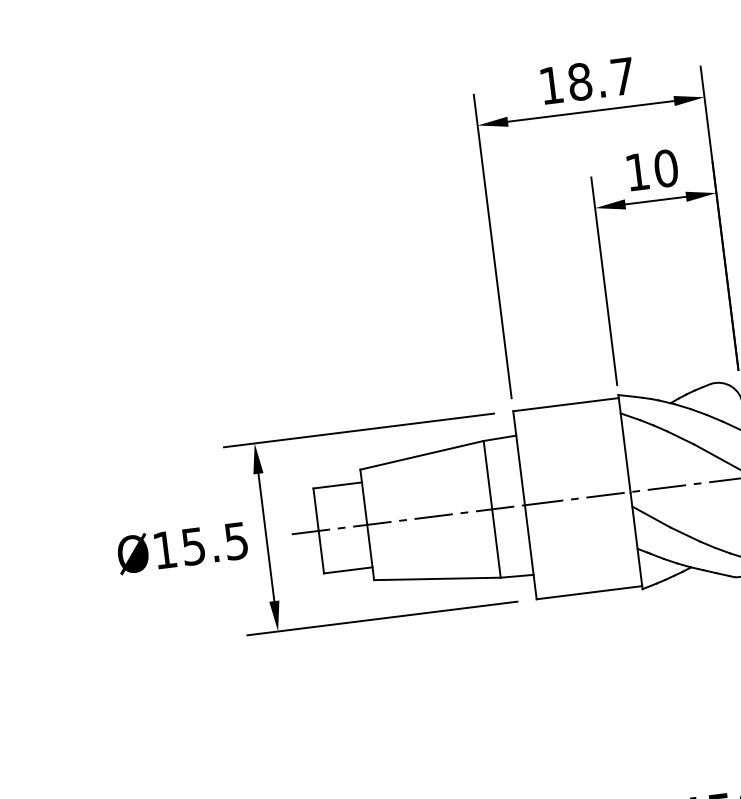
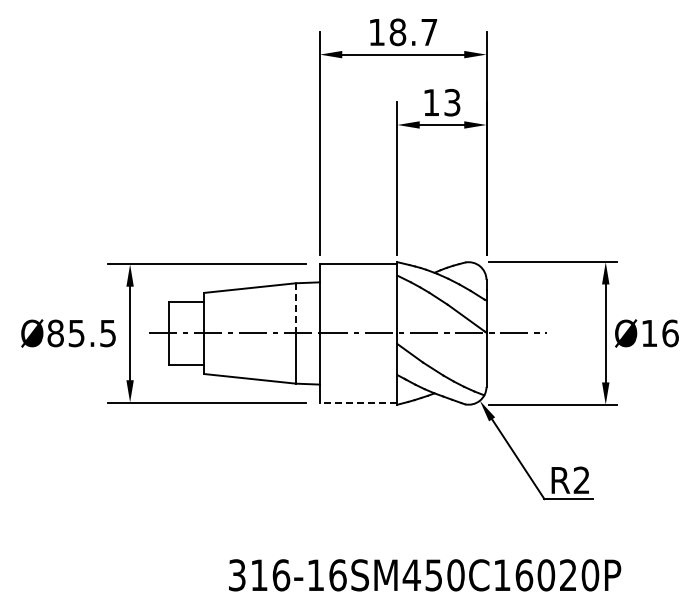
text: (666, 168) -> (452, 102), 10 -> 13
line: (487, 475) -> (295, 308), solid -> dashed
text: (164, 550) -> (55, 333), Ø15.5 -> Ø85.5
line: (589, 592) -> (358, 402), solid -> dashed

